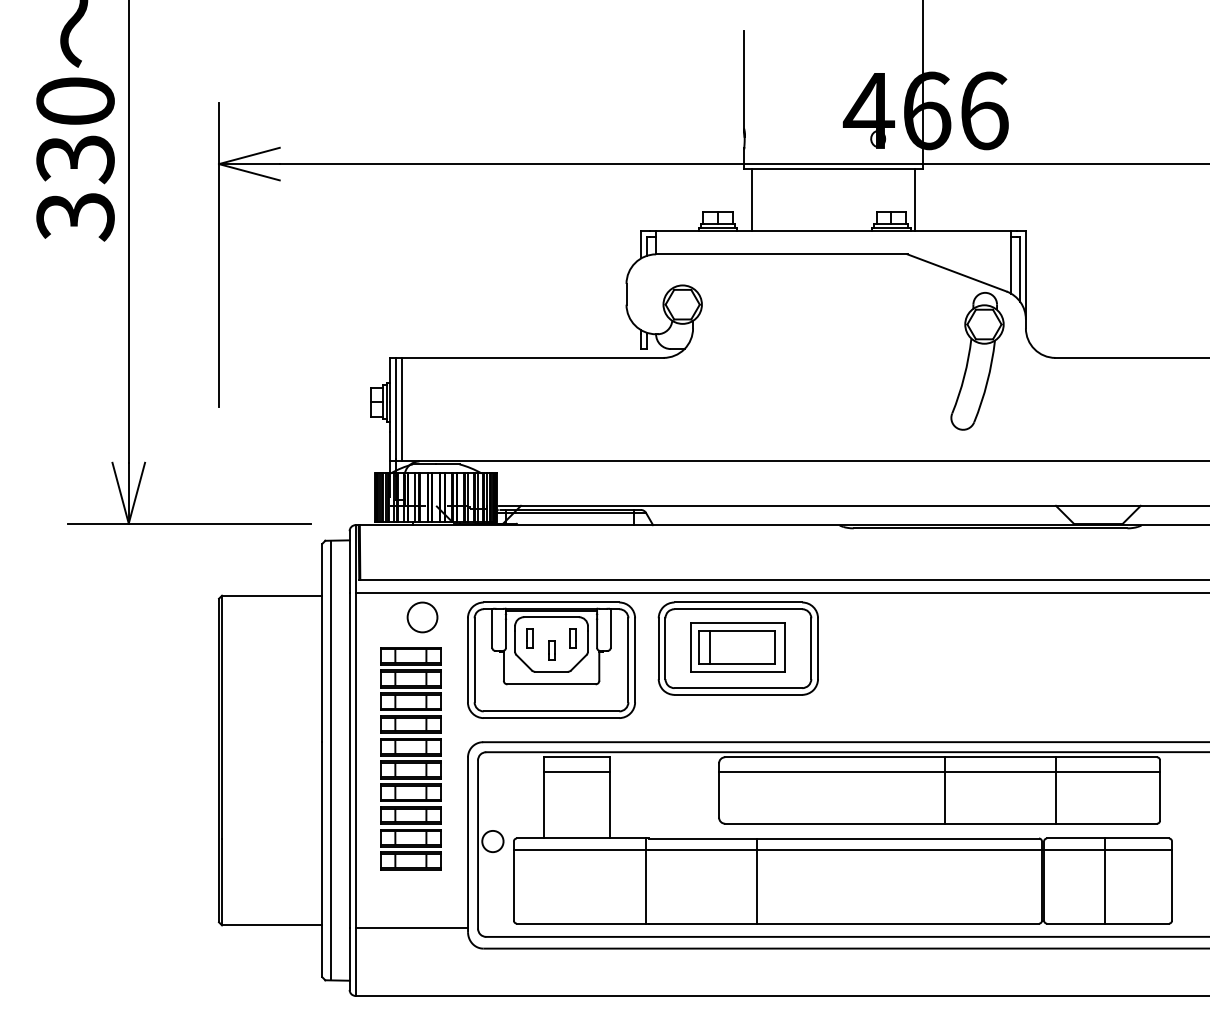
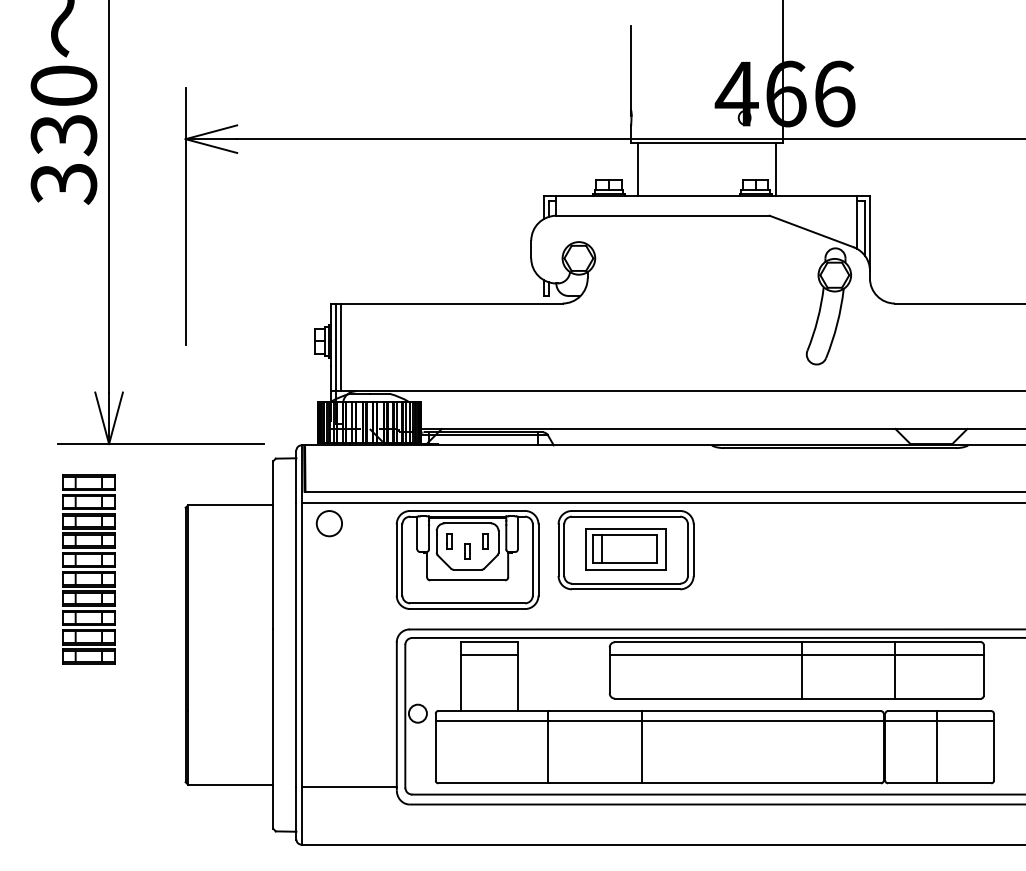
circle: (422, 617) -> (329, 523), moved
part: (410, 758) -> (88, 569), moved
line: (331, 760) -> (281, 644), removed

